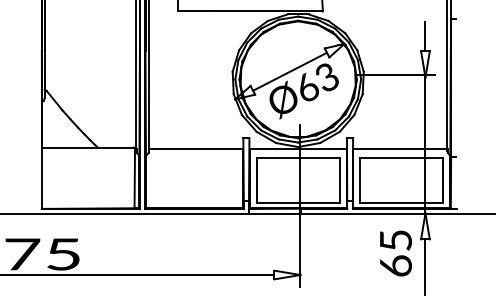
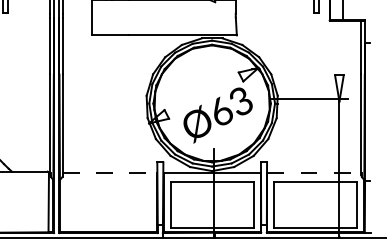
line: (425, 36) -> (339, 60), removed
line: (289, 71) -> (203, 95), removed
line: (196, 148) -> (110, 172), solid -> dashed
line: (400, 148) -> (314, 172), solid -> dashed

